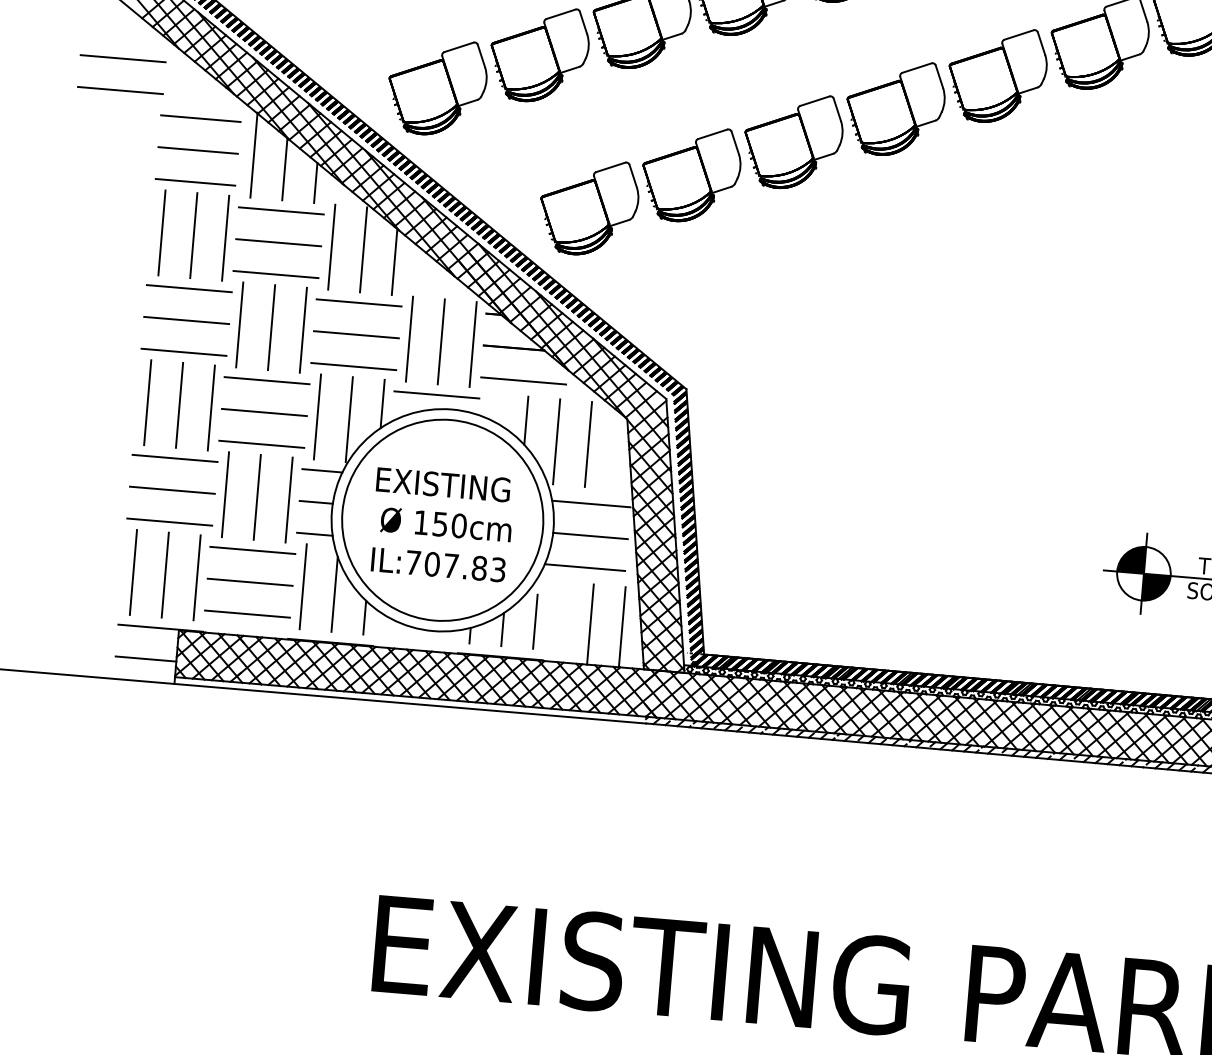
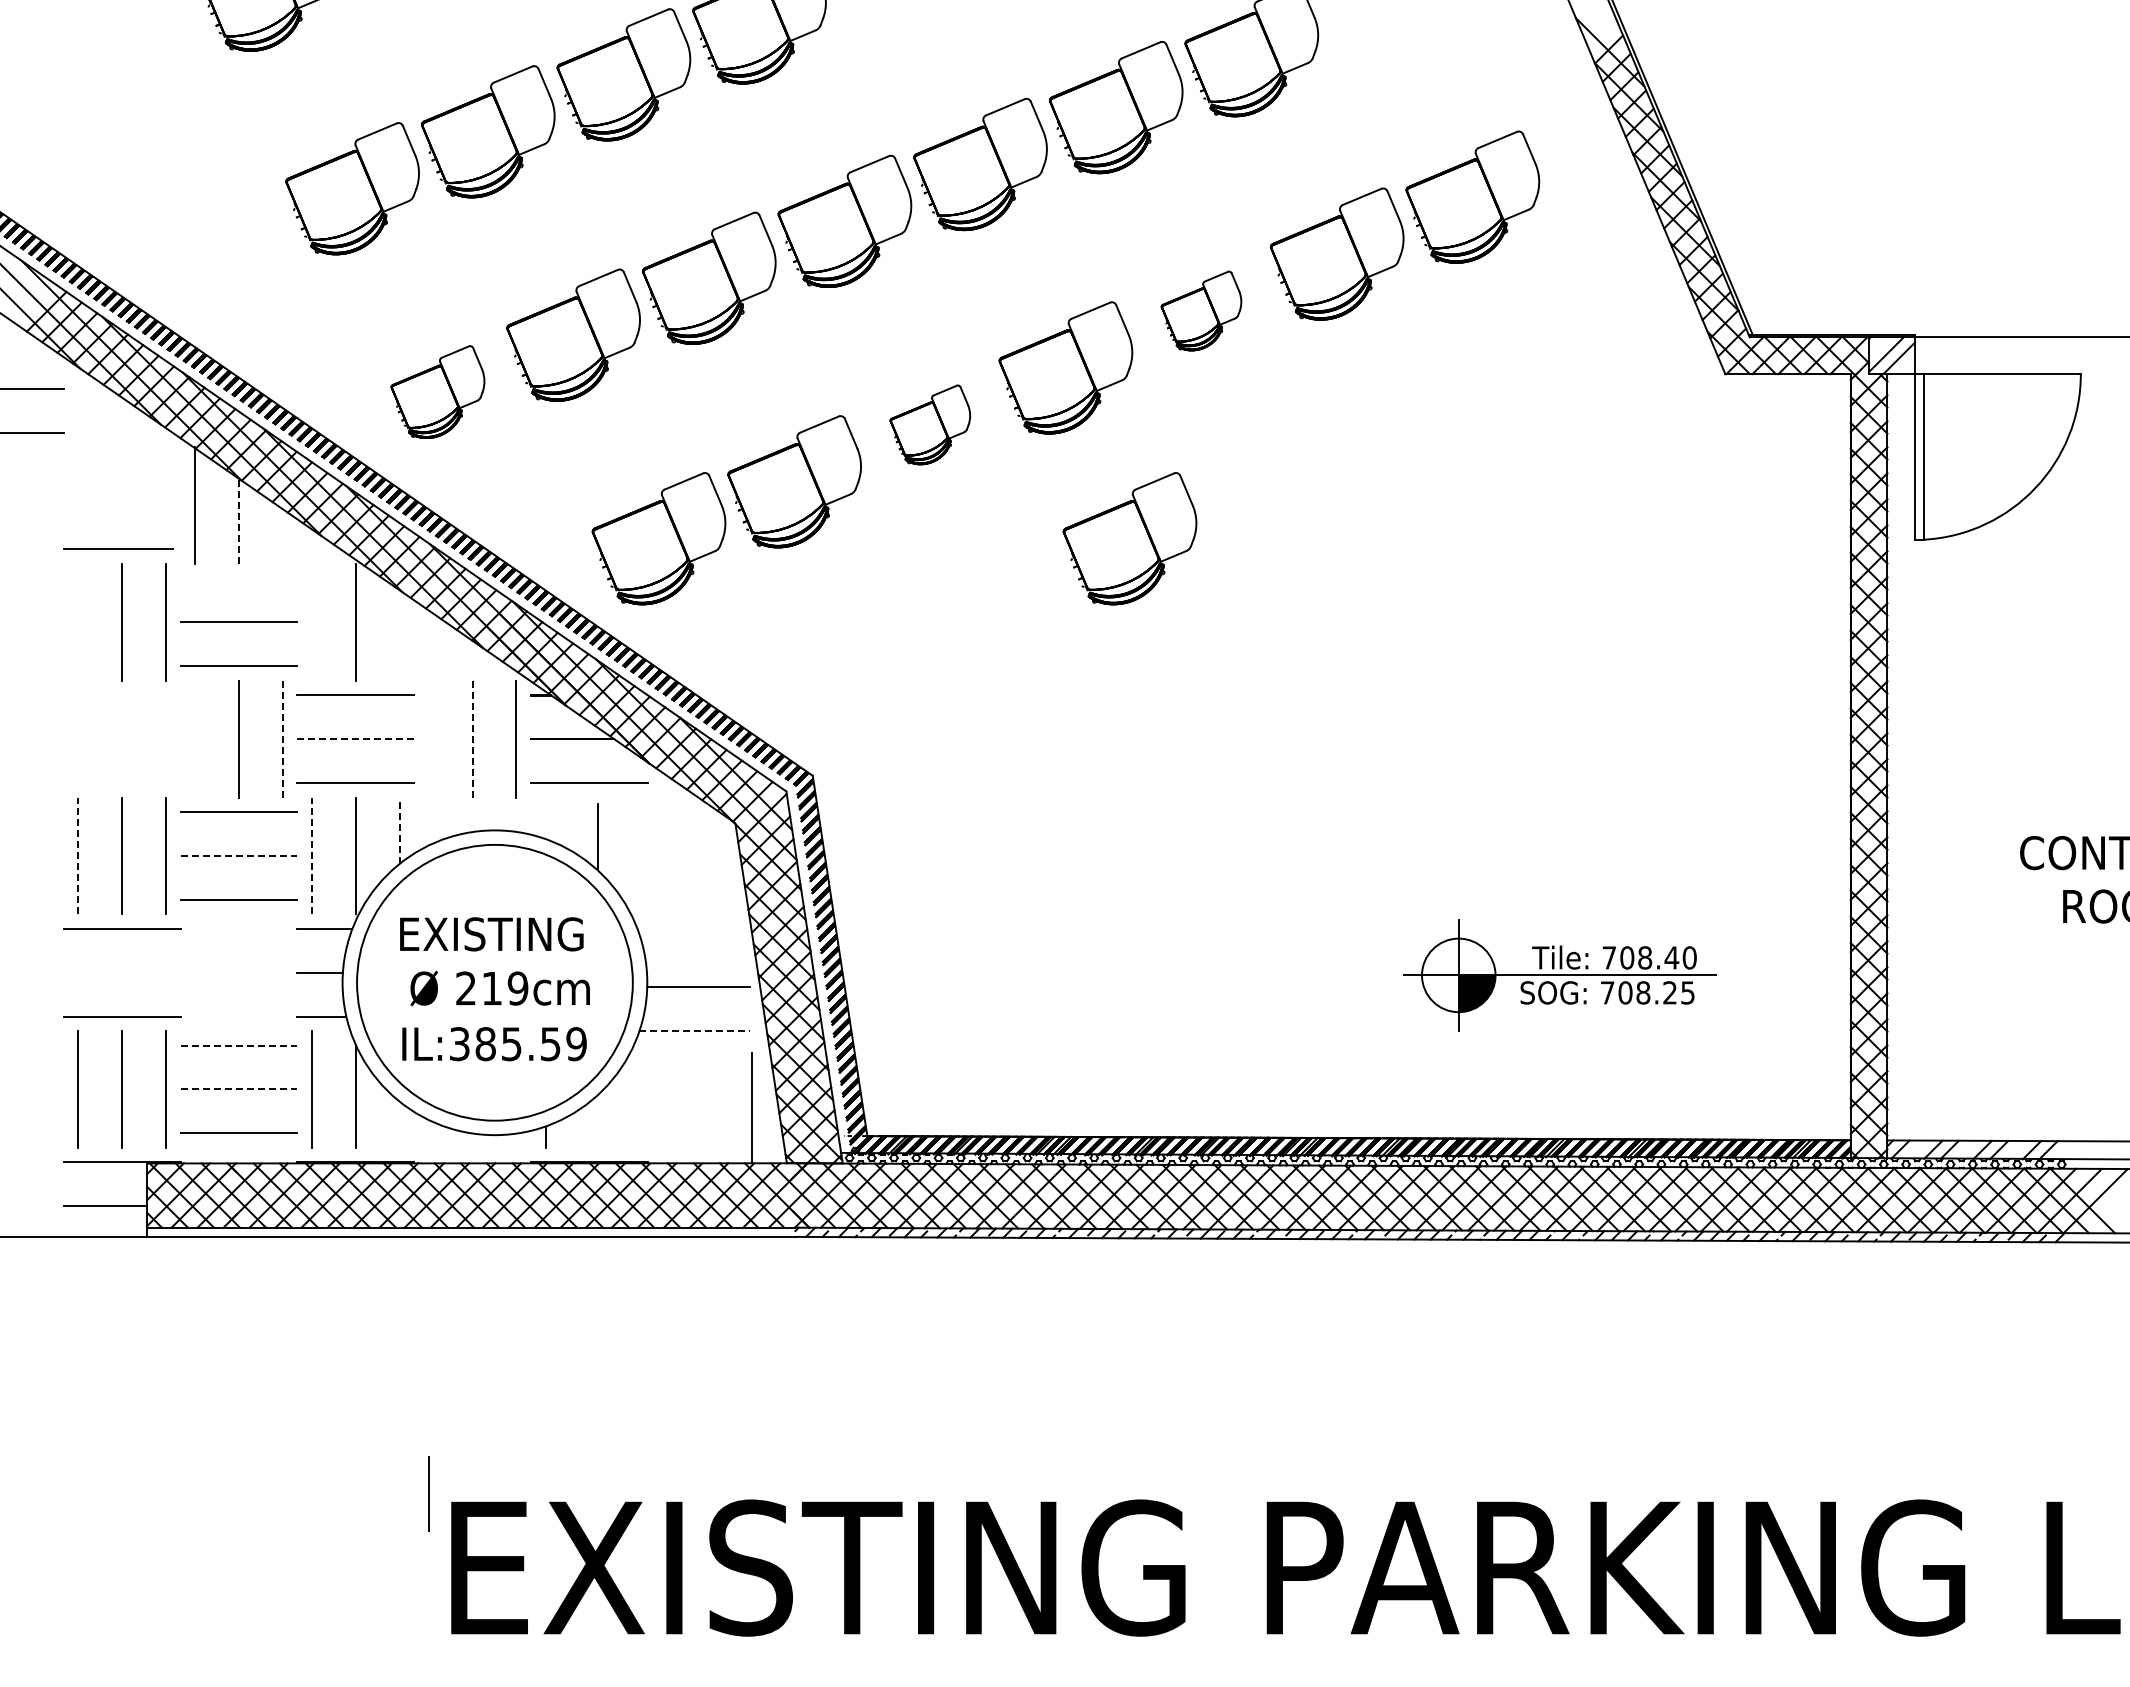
part: (997, 74) -> (1201, 310), size x0.6
part: (437, 86) -> (437, 391), size x0.7
line: (200, 118) -> (118, 461), removed
part: (793, 141) -> (930, 424), size x0.6
line: (198, 150) -> (118, 505), removed
line: (285, 169) -> (239, 521), solid -> dashed
line: (315, 182) -> (282, 536), removed
line: (280, 210) -> (238, 578), removed
line: (161, 232) -> (78, 622), removed
part: (931, 236) -> (1129, 538), added
line: (332, 247) -> (312, 622), removed
line: (394, 262) -> (399, 635), removed
line: (188, 288) -> (121, 695), removed
line: (186, 320) -> (121, 739), removed
line: (239, 324) -> (195, 738), removed
line: (303, 329) -> (282, 738), solid -> dashed
line: (356, 334) -> (356, 739), solid -> dashed
line: (409, 338) -> (428, 738), removed
line: (441, 341) -> (472, 738), solid -> dashed
line: (183, 352) -> (121, 783), removed
line: (436, 395) -> (472, 812), removed
line: (147, 402) -> (78, 855), solid -> dashed
line: (382, 403) -> (399, 830), solid -> dashed
line: (264, 412) -> (239, 855), solid -> dashed
line: (317, 416) -> (312, 855), solid -> dashed
line: (556, 441) -> (641, 862), removed
line: (588, 444) -> (685, 862), removed
line: (171, 490) -> (121, 972), removed
line: (225, 494) -> (195, 972), removed
line: (257, 497) -> (239, 972), removed
line: (288, 499) -> (282, 972), removed
line: (590, 504) -> (695, 943), removed
text: (440, 524) -> (492, 988), 150cm -> 219cm
line: (253, 550) -> (239, 1045), solid -> dashed
fill: (1131, 558) -> (1440, 956), removed
text: (456, 566) -> (518, 1044), IL:707.83 -> IL:385.59
line: (585, 567) -> (695, 1031), solid -> dashed
line: (250, 582) -> (239, 1089), solid -> dashed
line: (364, 617) -> (399, 1124), removed
line: (534, 621) -> (428, 1493), moved
line: (590, 624) -> (708, 1108), removed
line: (502, 629) -> (589, 1124), removed

